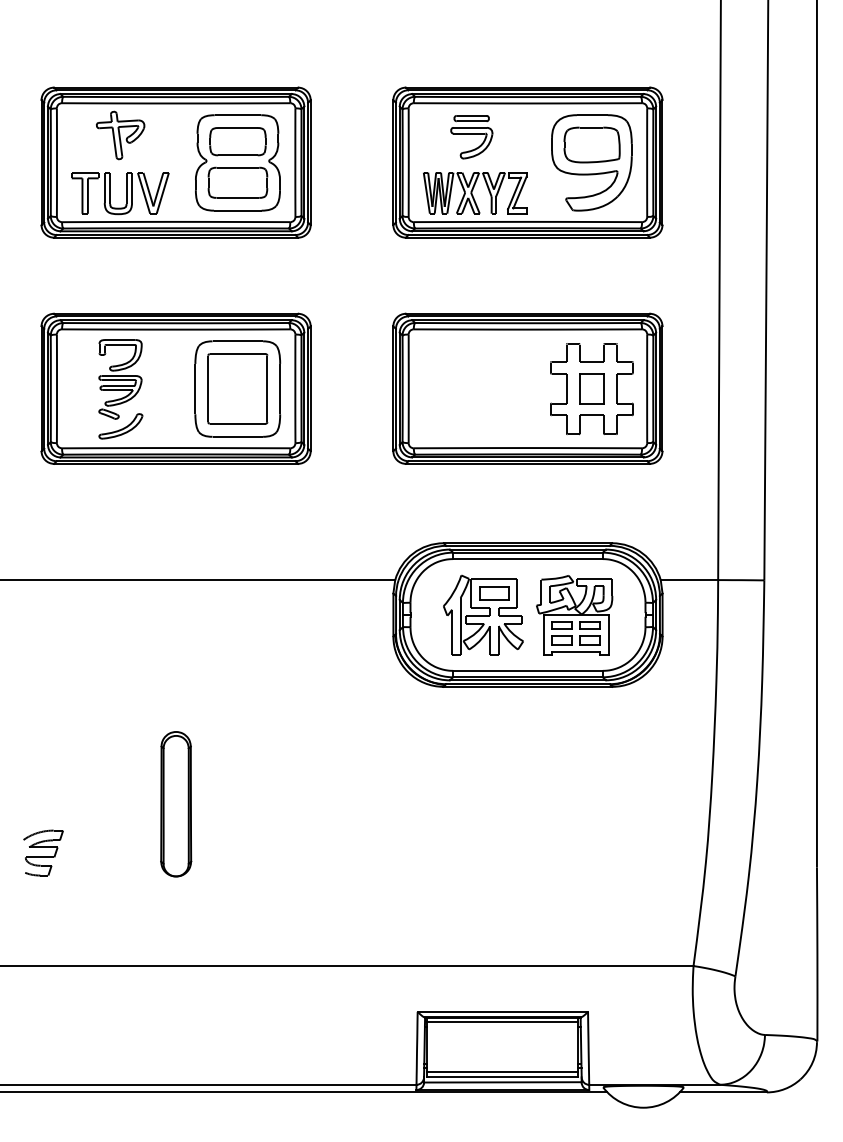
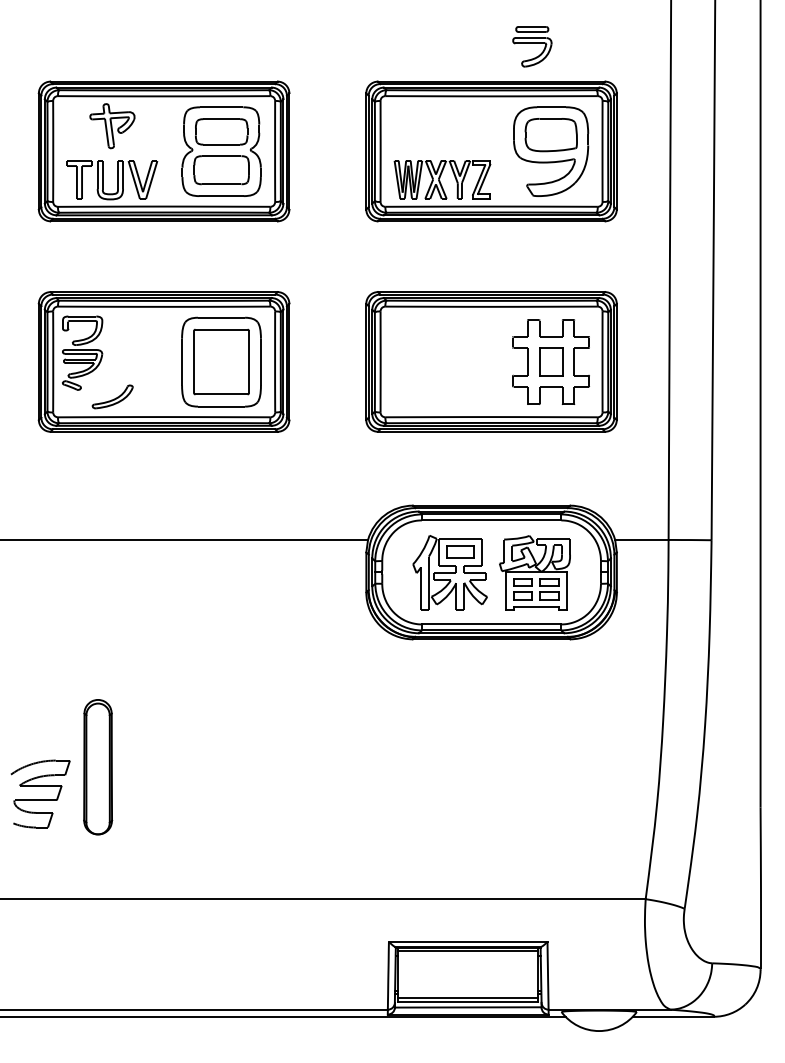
part: (471, 137) -> (532, 47), moved
part: (120, 379) -> (82, 353), moved
part: (176, 804) -> (98, 767), moved
part: (43, 852) -> (40, 793), size x1.6

